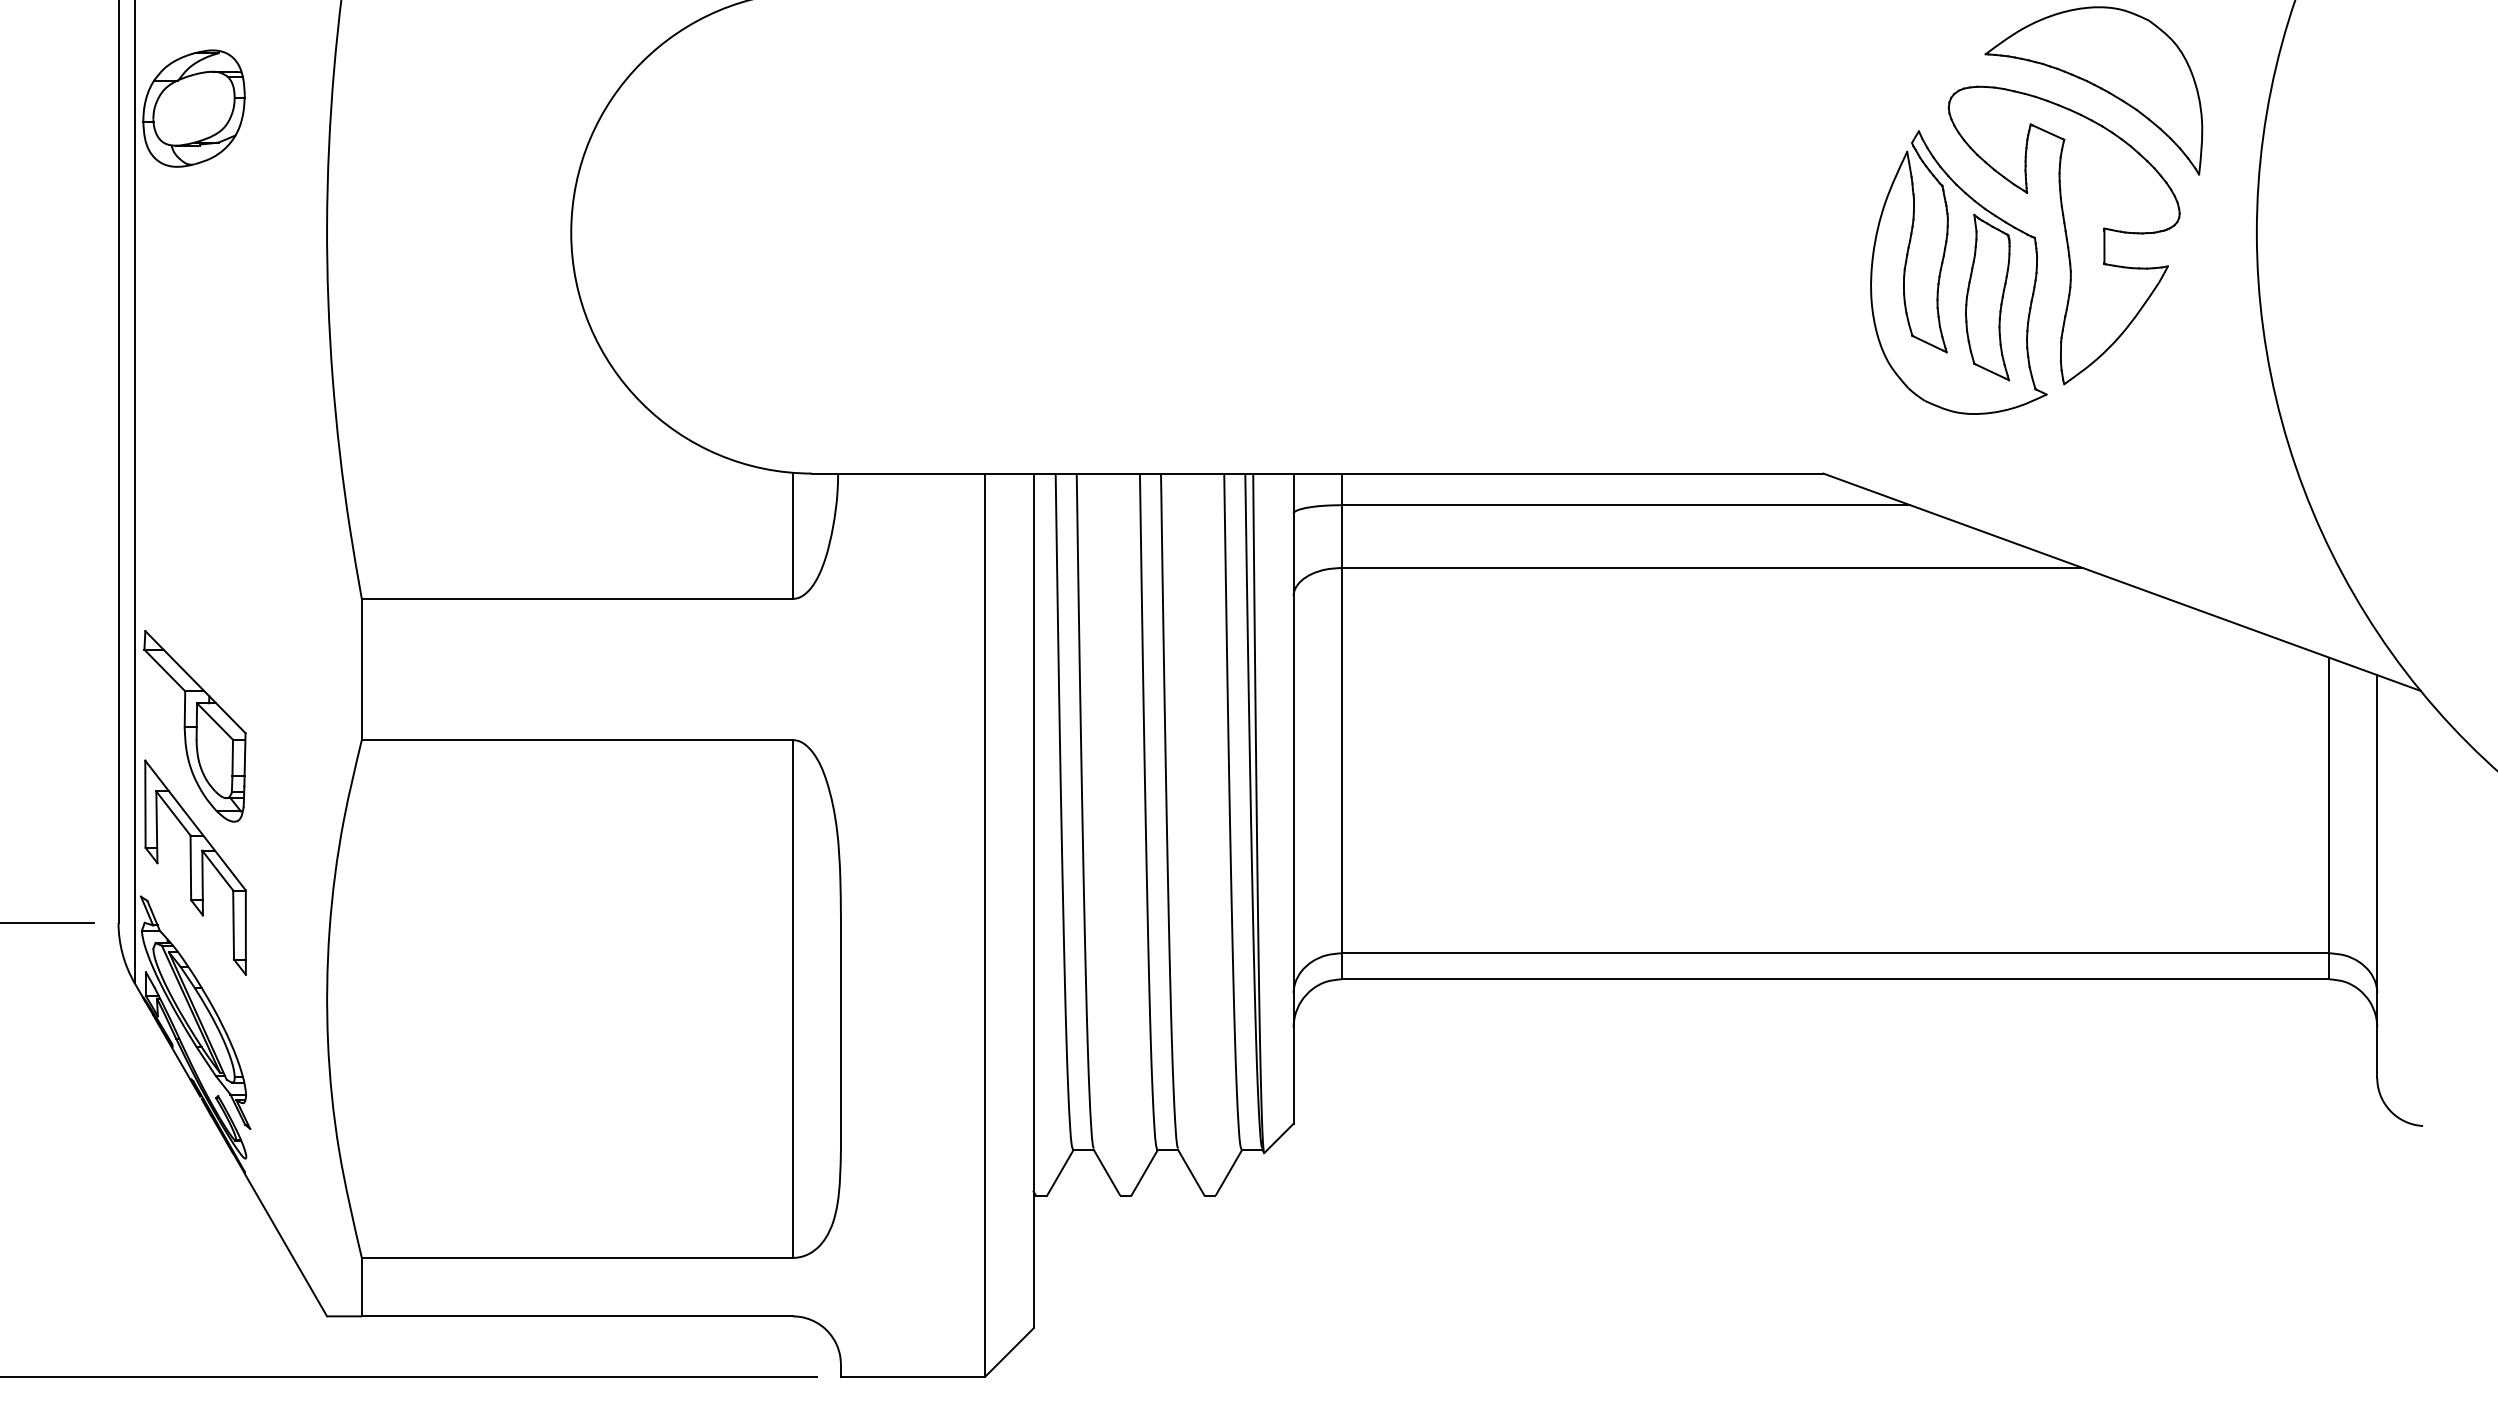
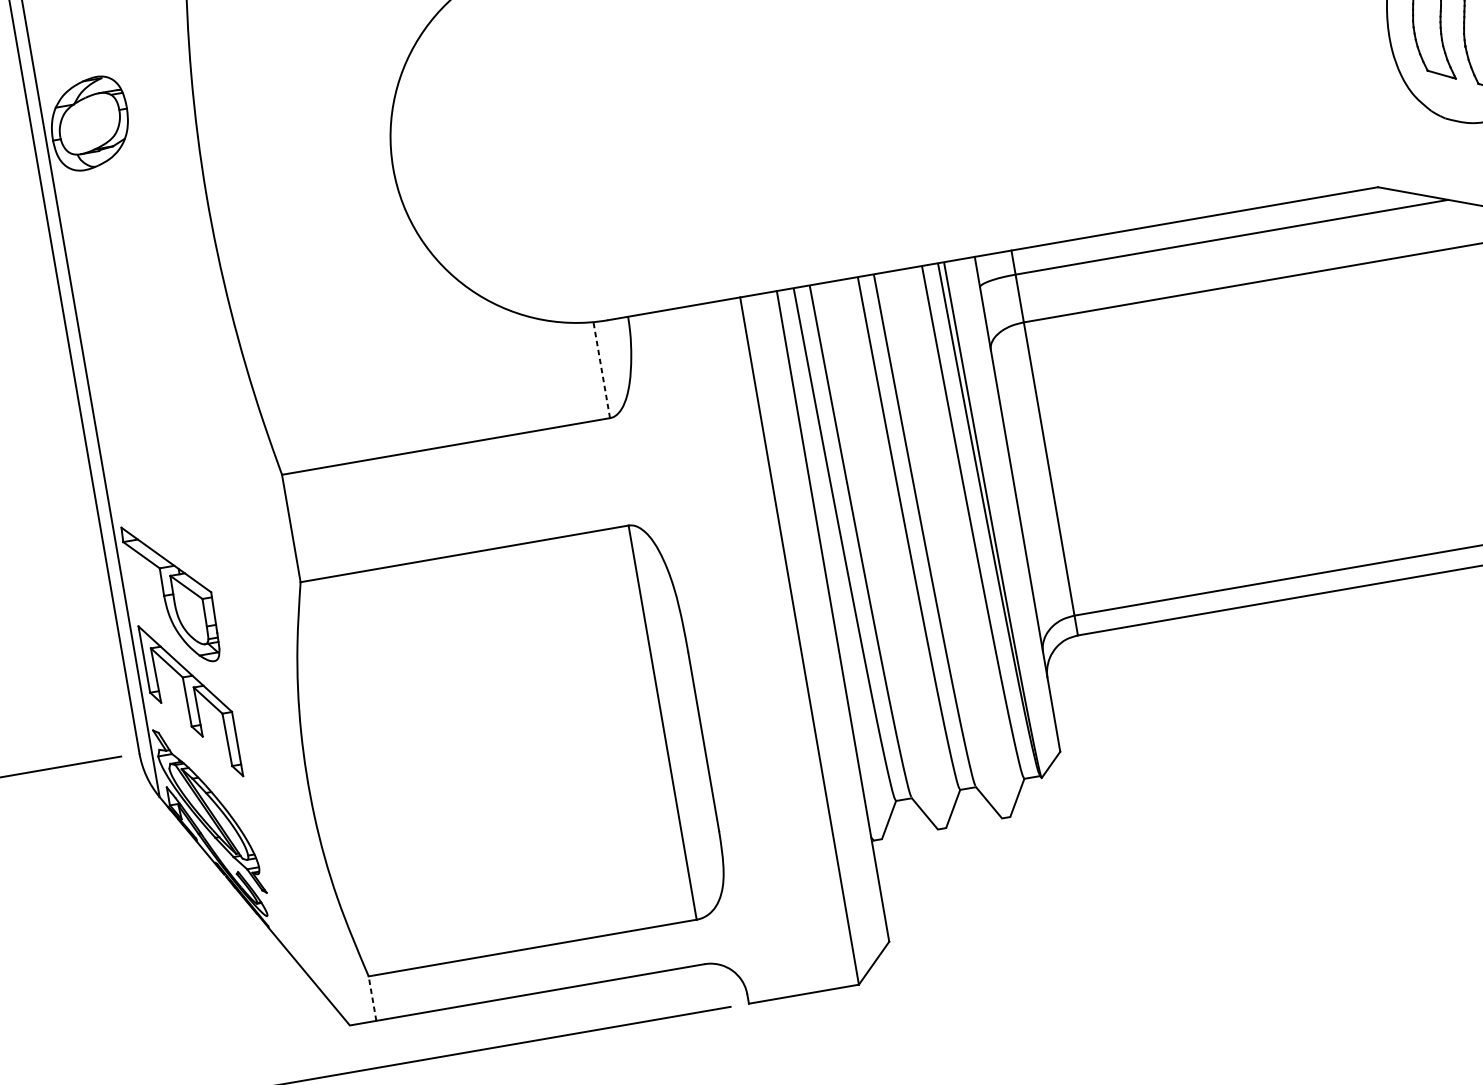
line: (792, 535) -> (601, 369), solid -> dashed
line: (361, 1286) -> (372, 998), solid -> dashed

